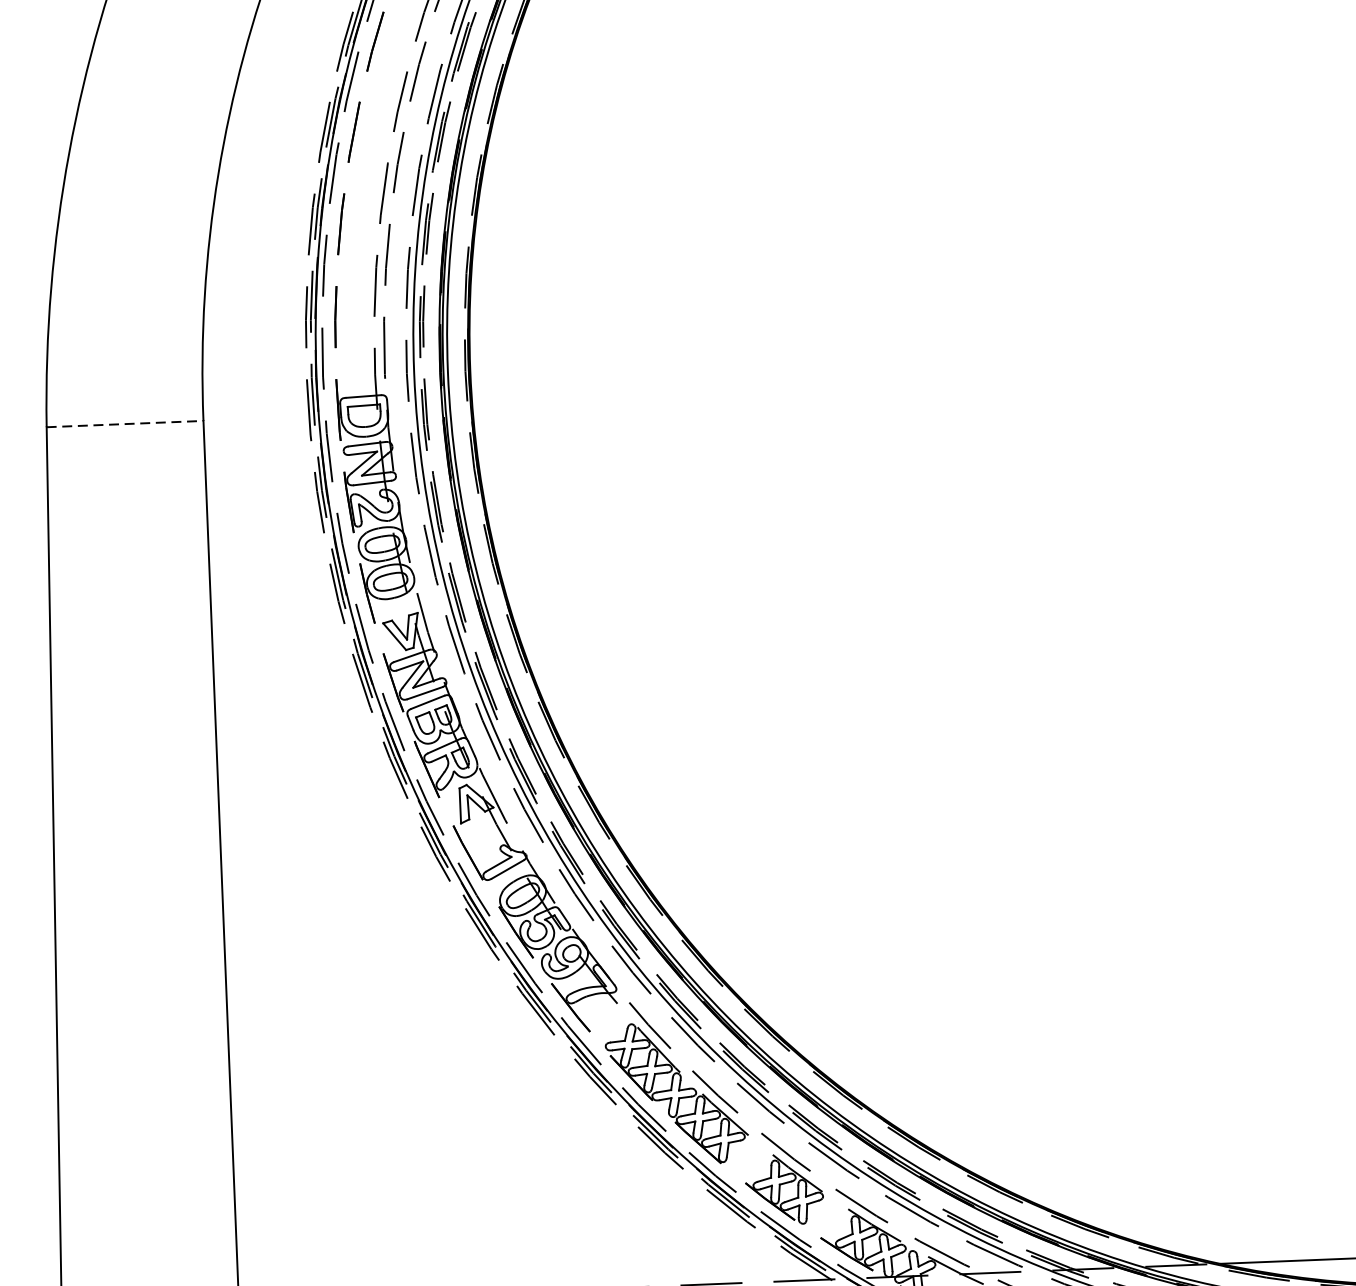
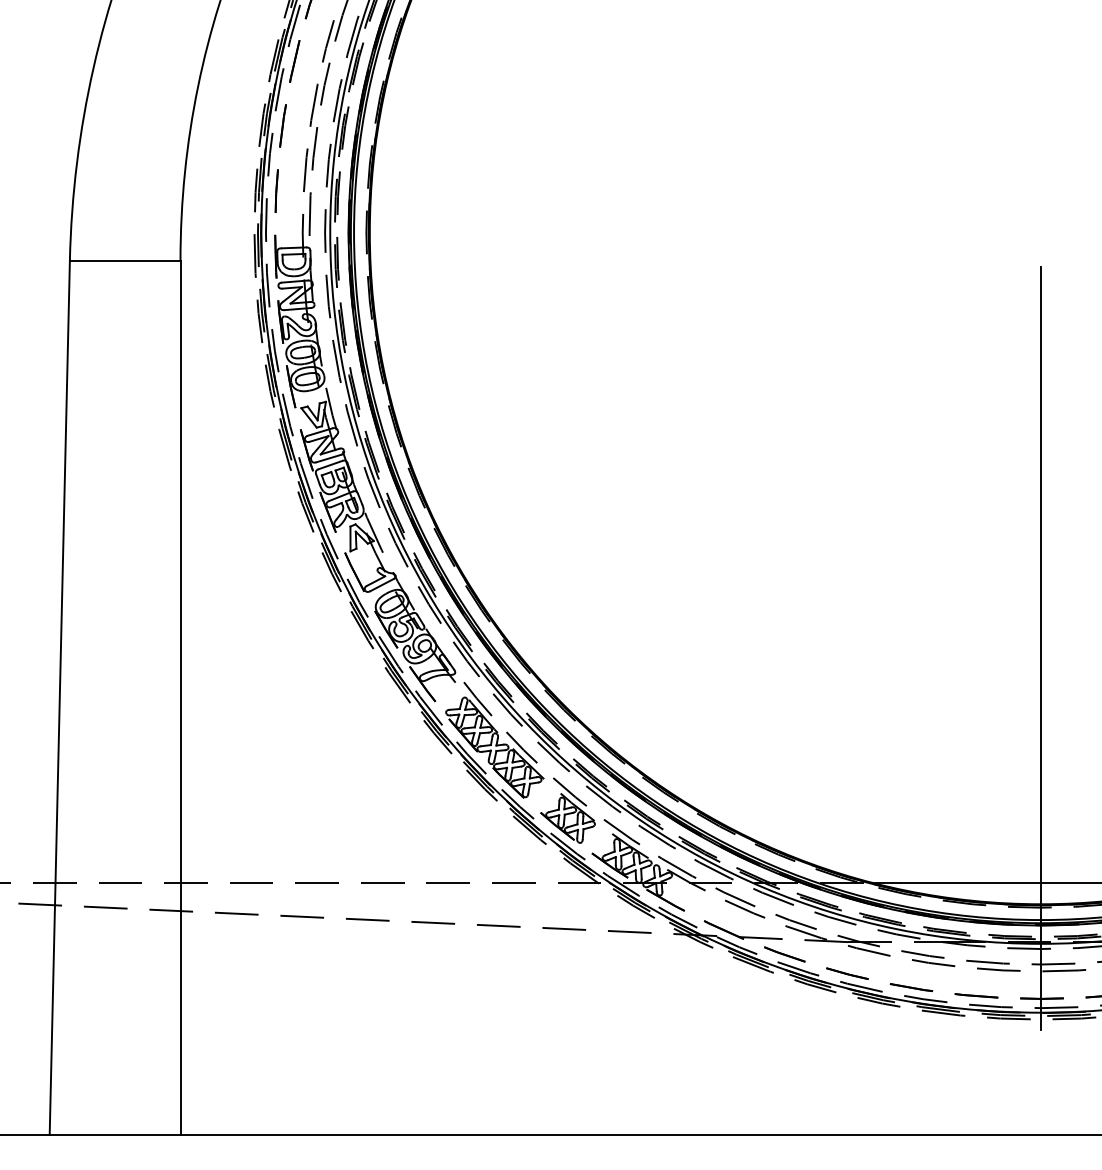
line: (125, 423) -> (125, 260), dashed -> solid

